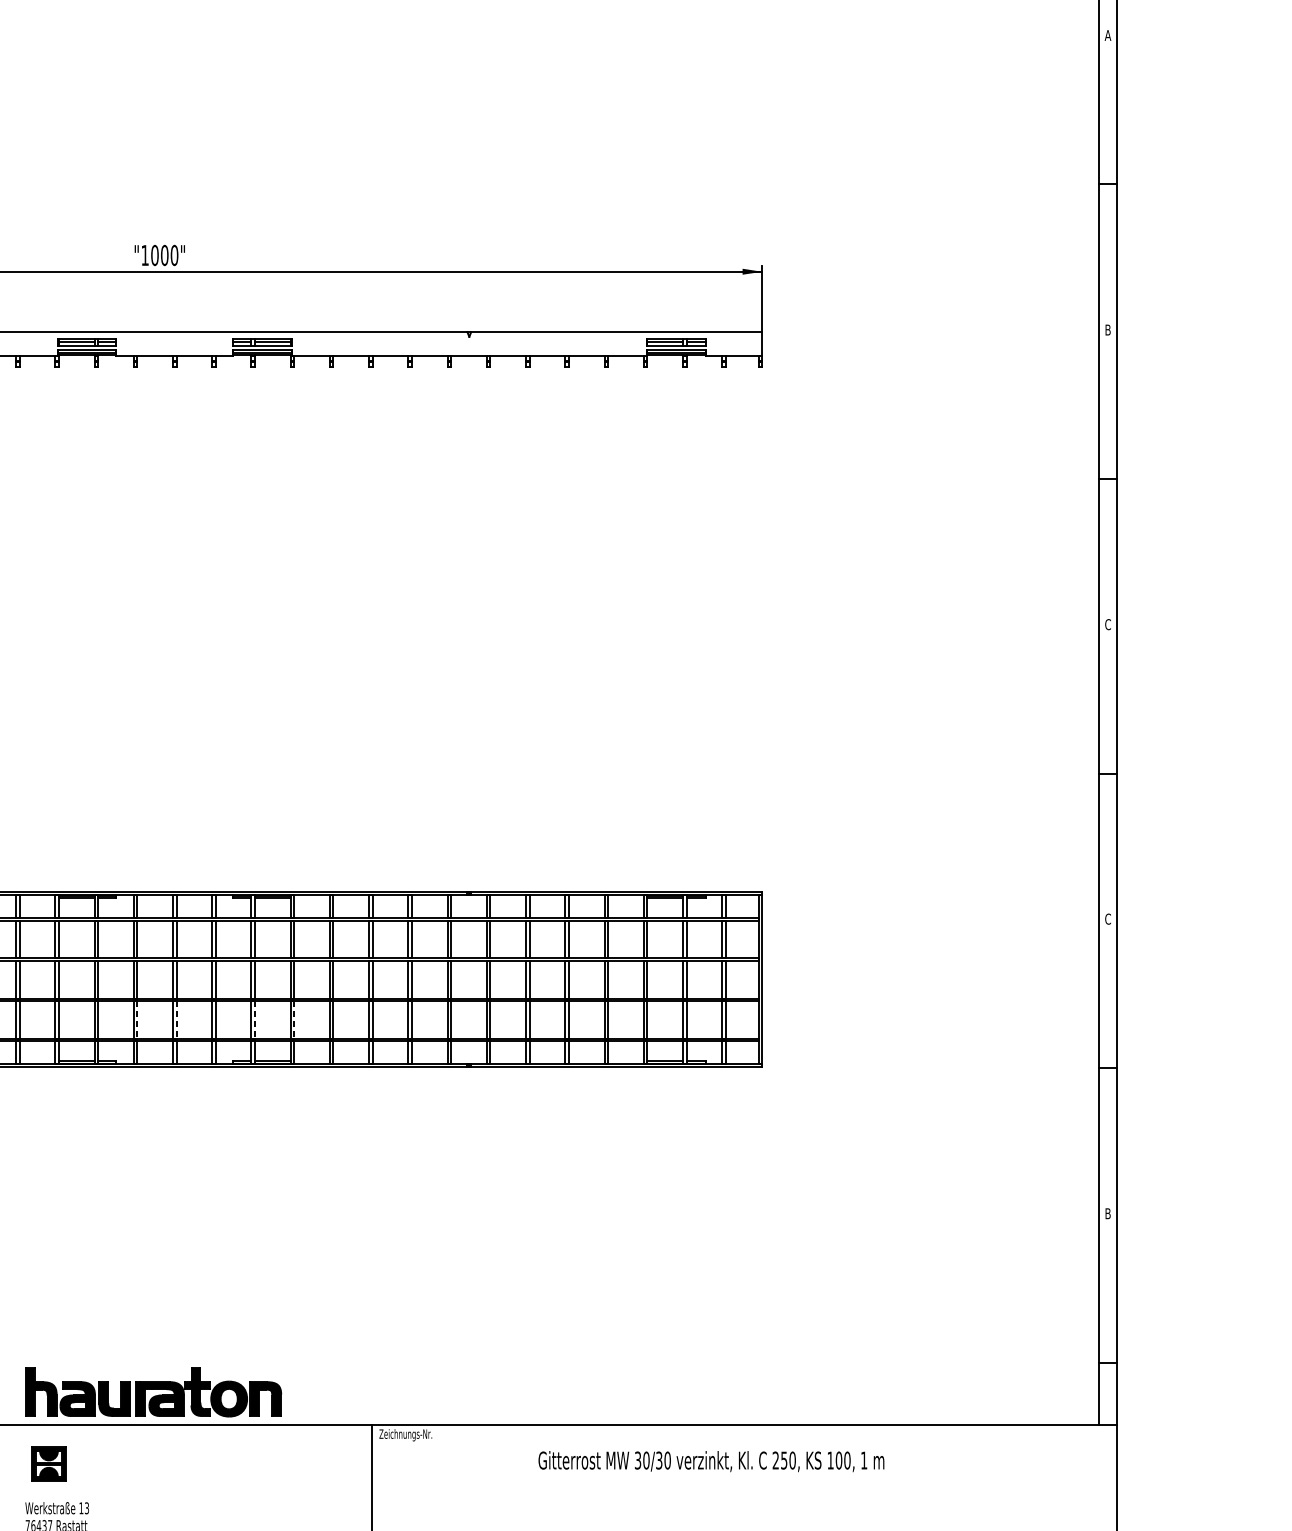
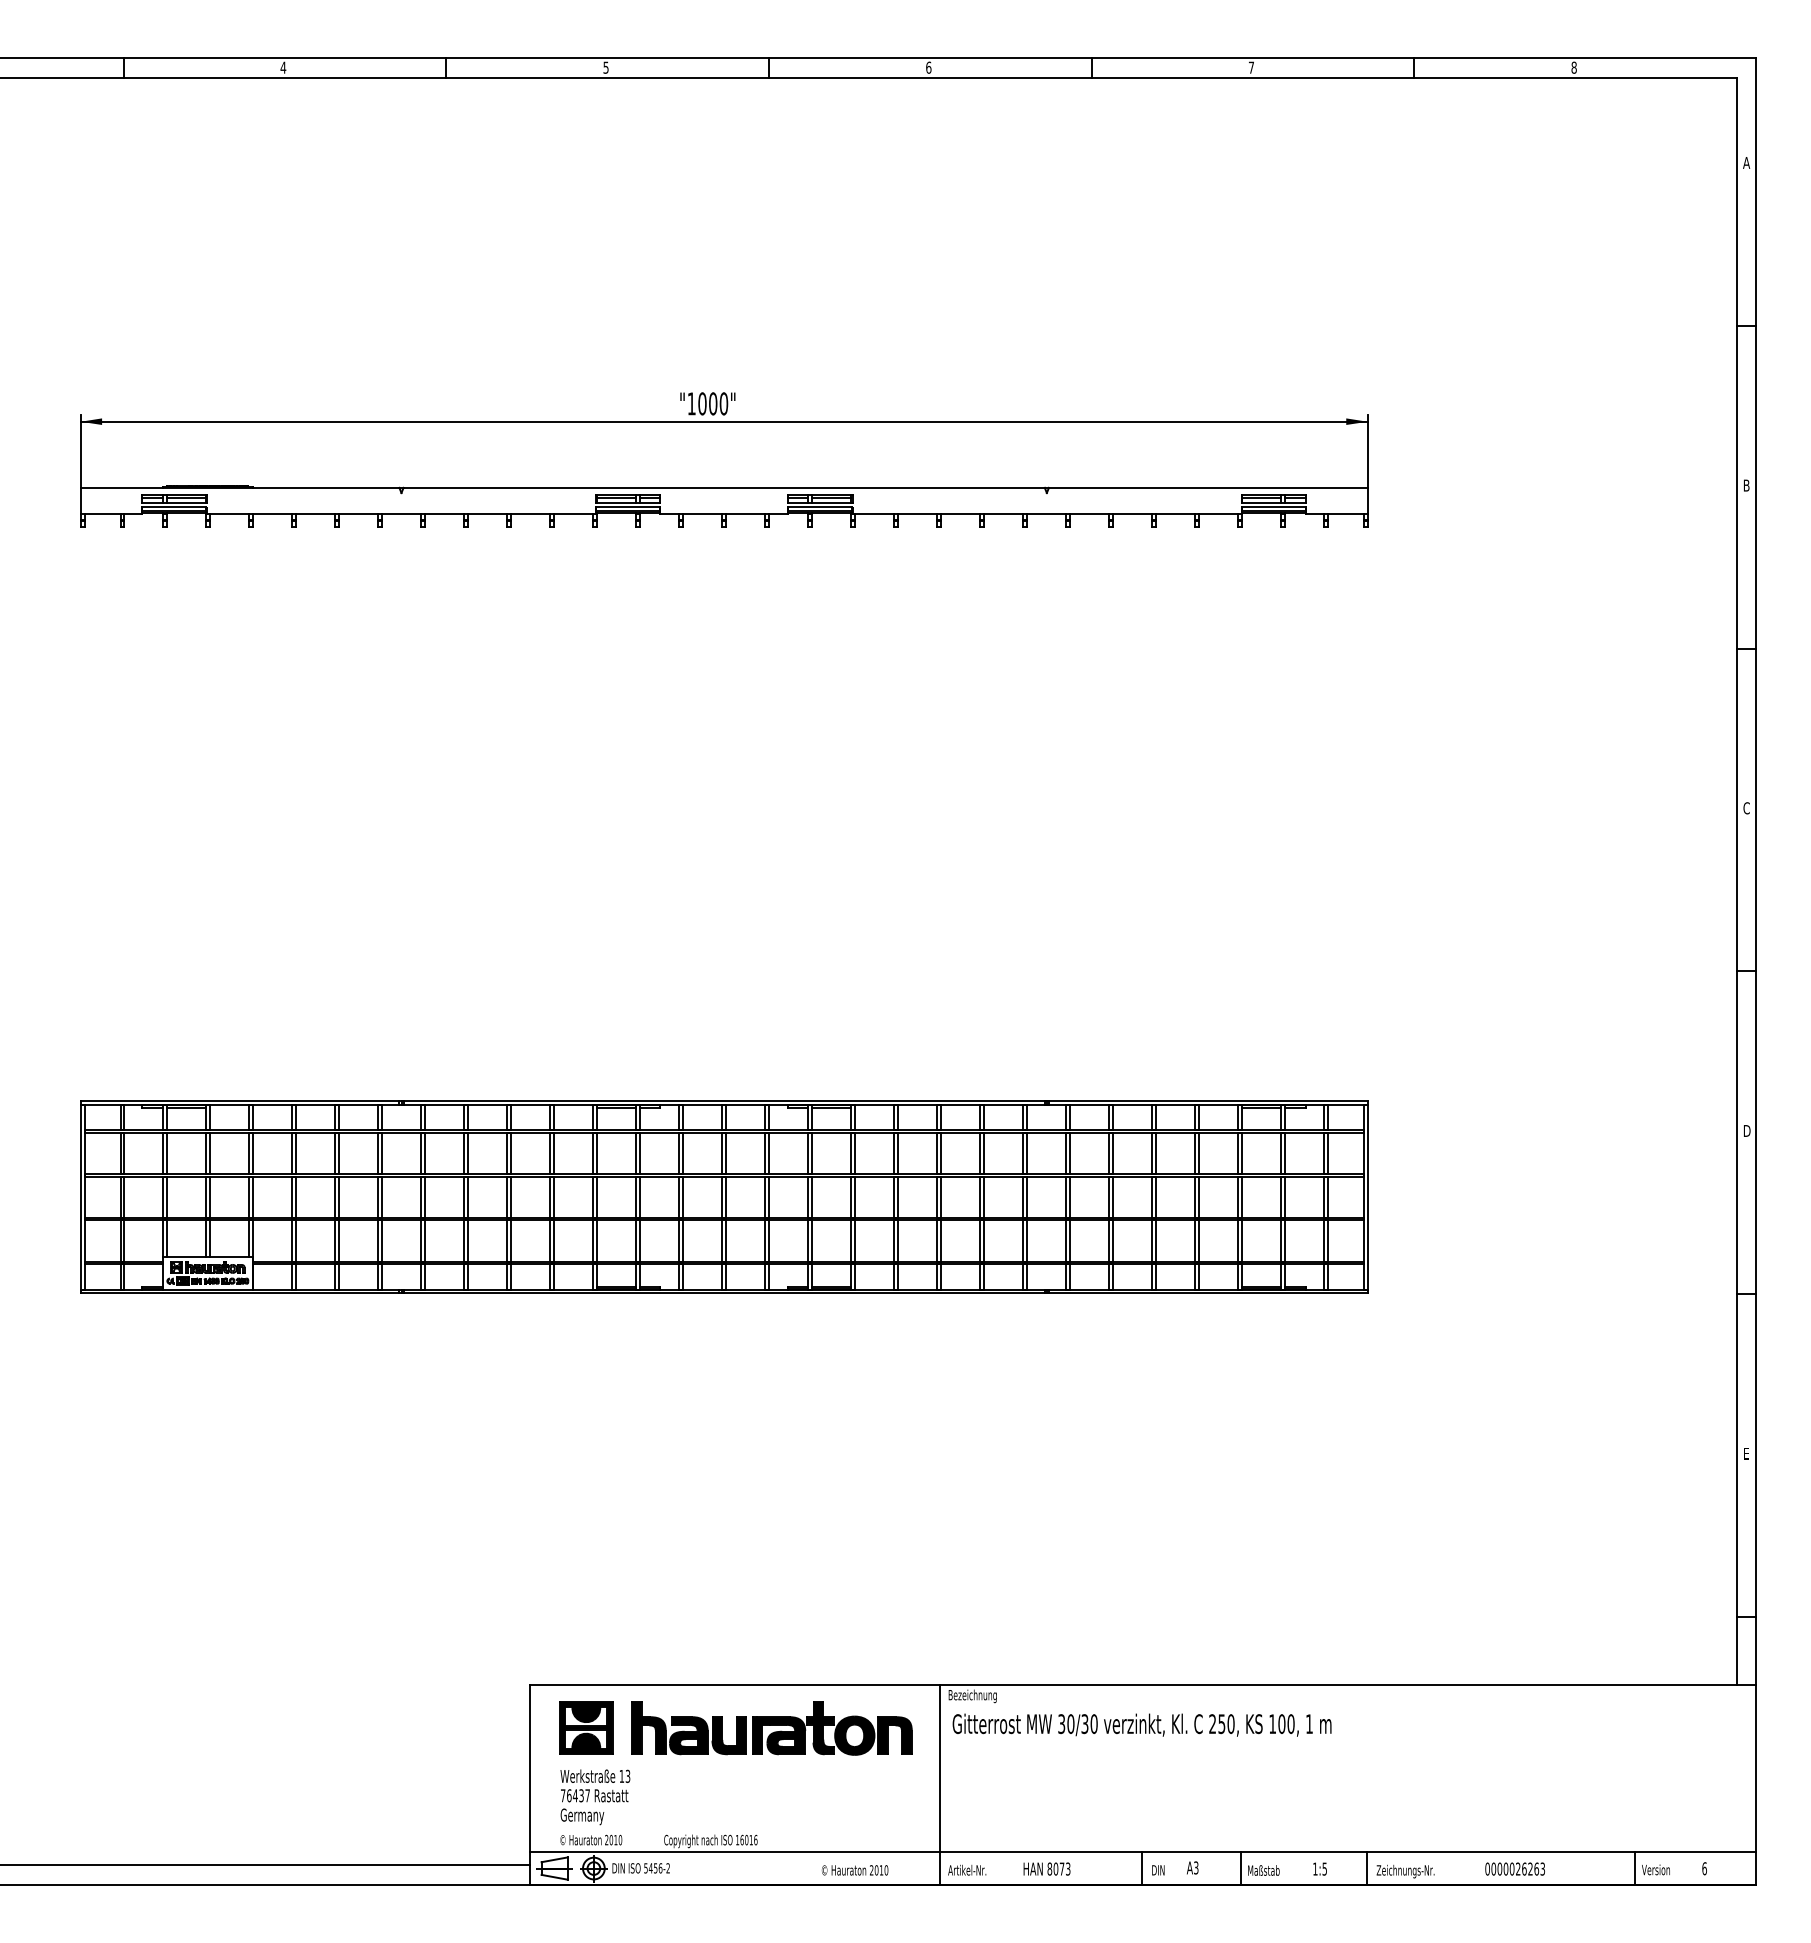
text: (1107, 918) -> (1746, 1130), C -> D
line: (137, 1020) -> (683, 1241), dashed -> solid
line: (176, 1020) -> (726, 1241), dashed -> solid
line: (255, 1020) -> (812, 1241), dashed -> solid
line: (294, 1020) -> (855, 1241), dashed -> solid
text: (1107, 1213) -> (1746, 1453), B -> E
part: (153, 1392) -> (771, 1728), moved
text: (405, 1435) -> (977, 1696), Zeichnungs-Nr. -> Bezeichnung
text: (710, 1460) -> (1141, 1724), moved
part: (49, 1463) -> (586, 1727), size x1.43

